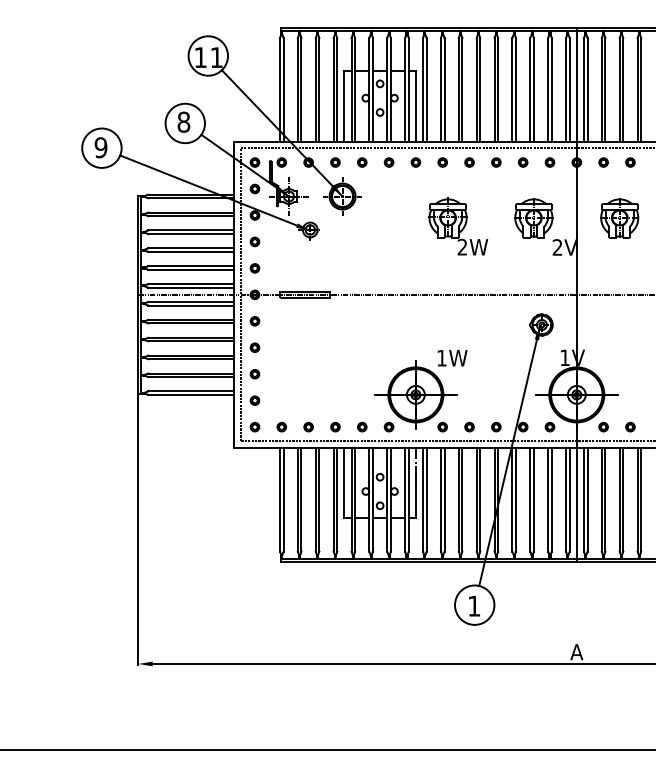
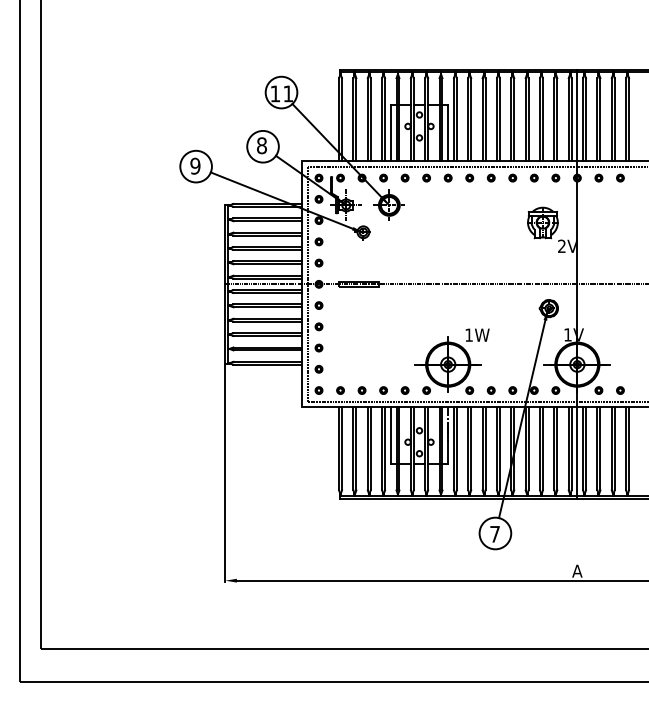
part: (619, 217) -> (611, 222), removed
part: (457, 226) -> (481, 229), removed
text: (473, 606) -> (494, 534), 1 -> 7

